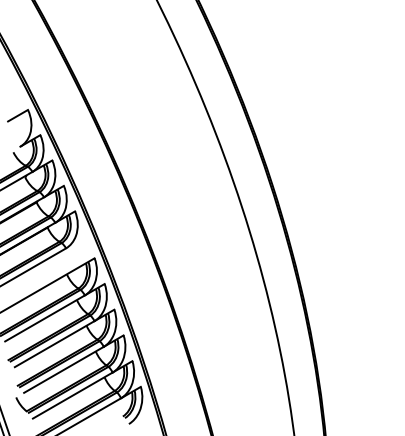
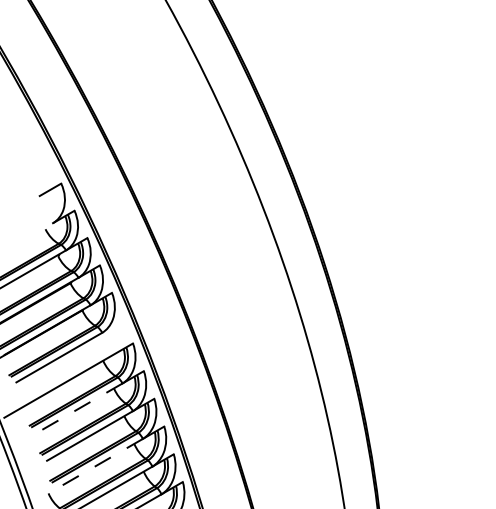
line: (44, 318) -> (79, 408), solid -> dashed
line: (63, 369) -> (99, 463), solid -> dashed

